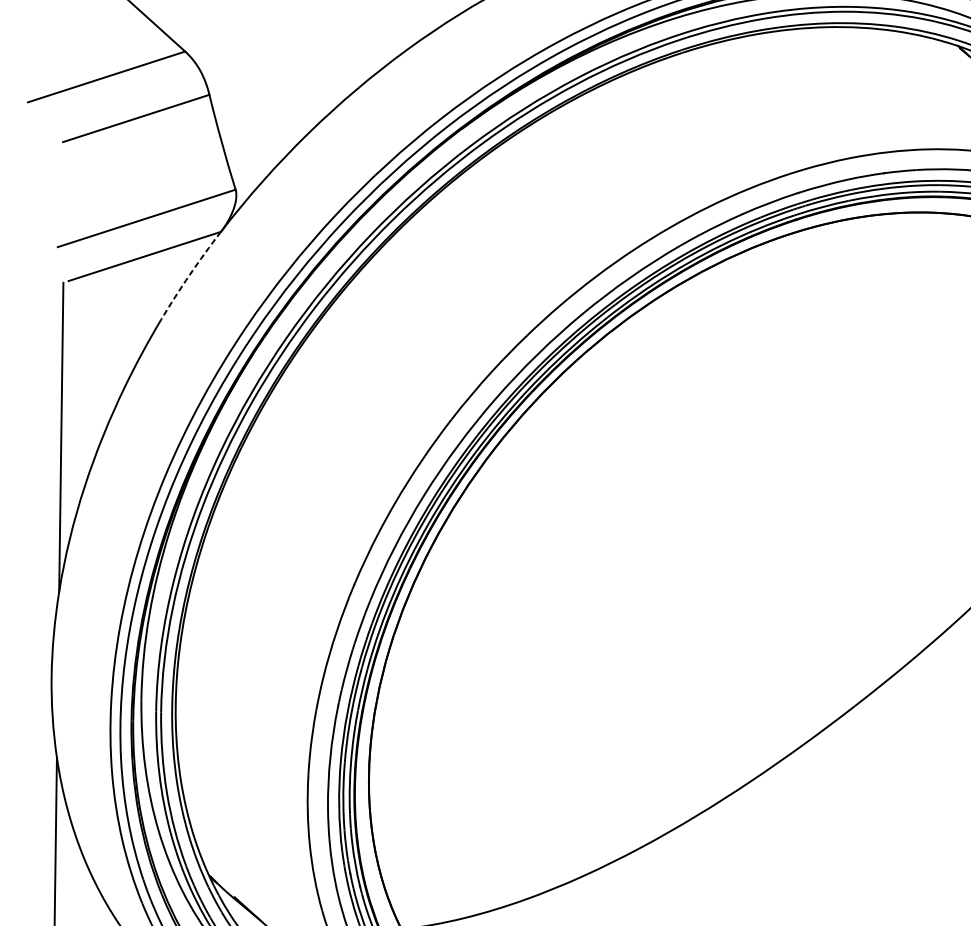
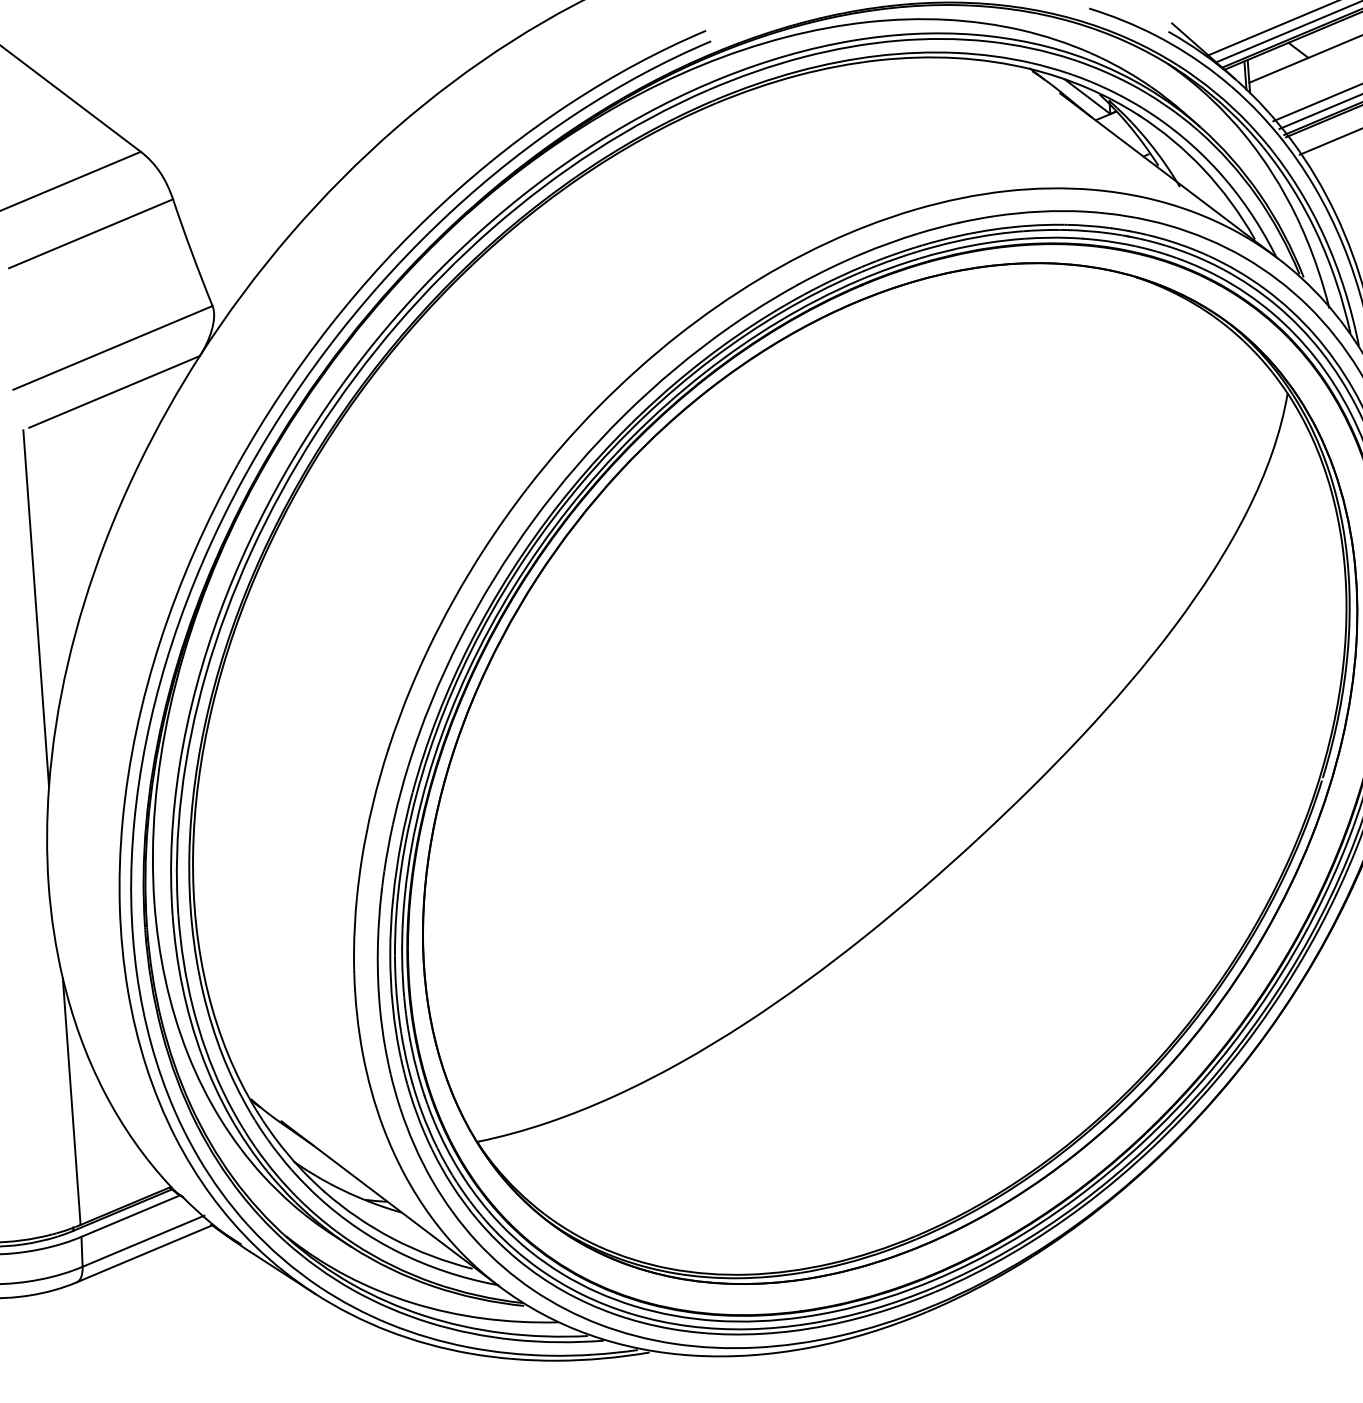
arc: (190, 274) -> (168, 408), dashed -> solid

